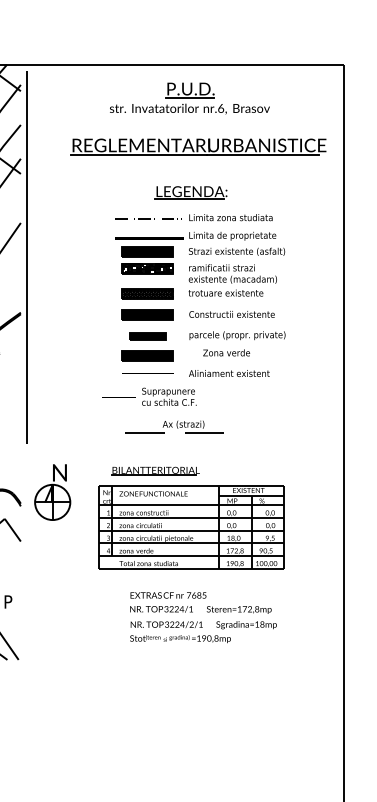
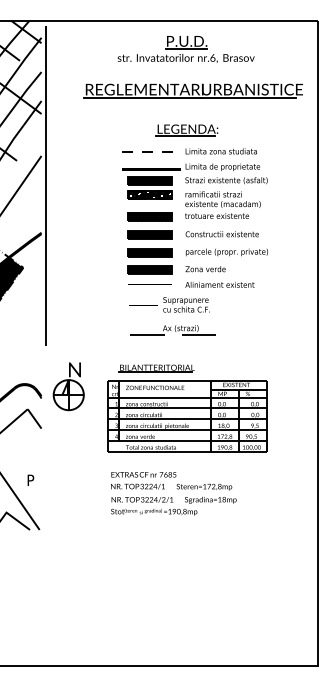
part: (147, 335) -> (149, 252), size x1.43
text: (226, 353) -> (205, 269), moved
text: (149, 396) -> (169, 304), moved
text: (203, 617) -> (173, 493), moved

